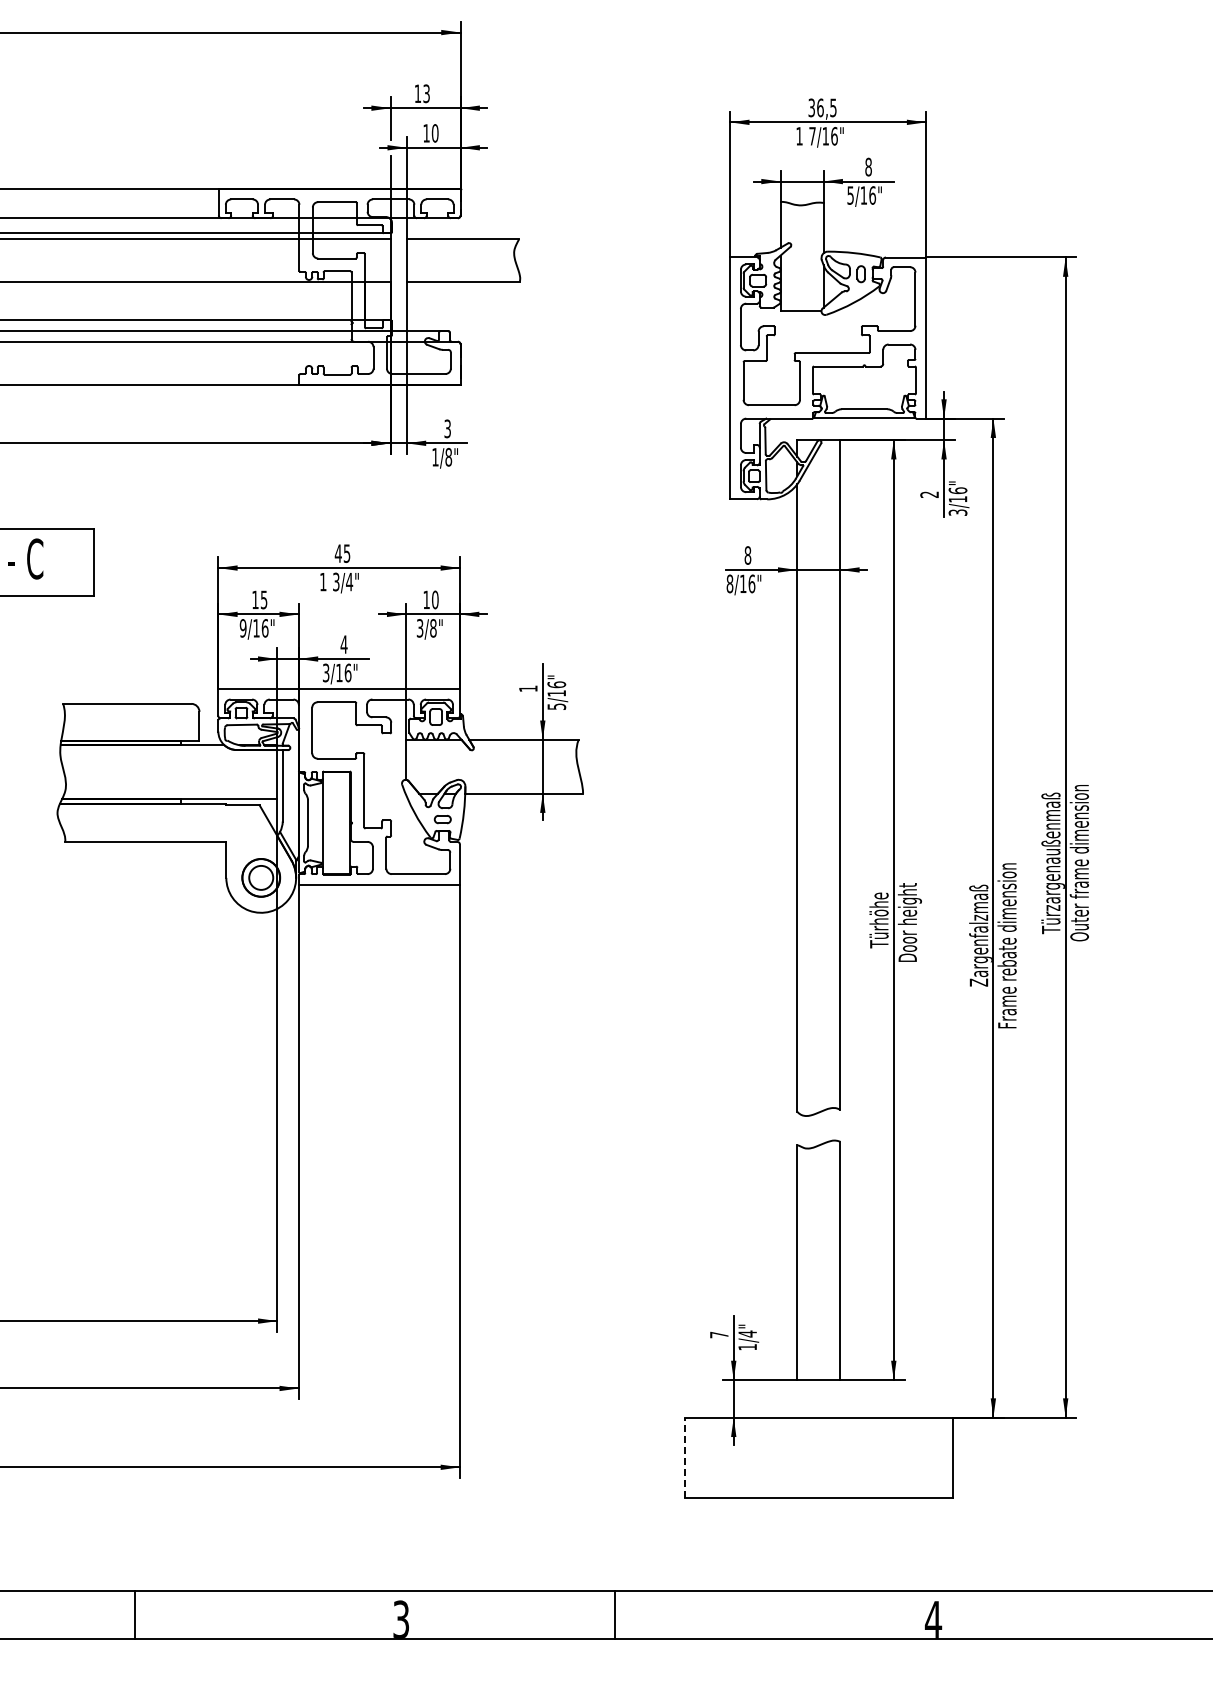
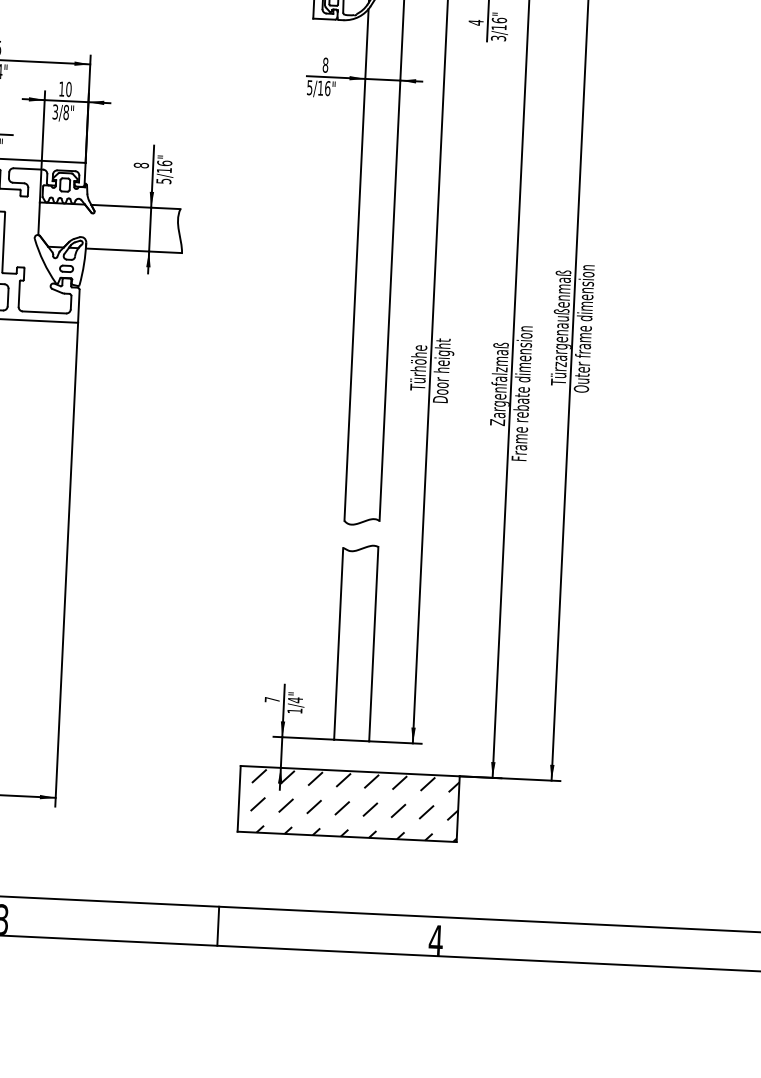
text: (929, 494) -> (476, 22), 2 -> 4
text: (729, 583) -> (309, 87), 8/16" -> 5/16"
text: (528, 688) -> (141, 165), 1 -> 8
line: (684, 1457) -> (239, 798), dashed -> solid
hatch: (826, 1459) -> (354, 805), added
line: (615, 1614) -> (218, 925), moved

